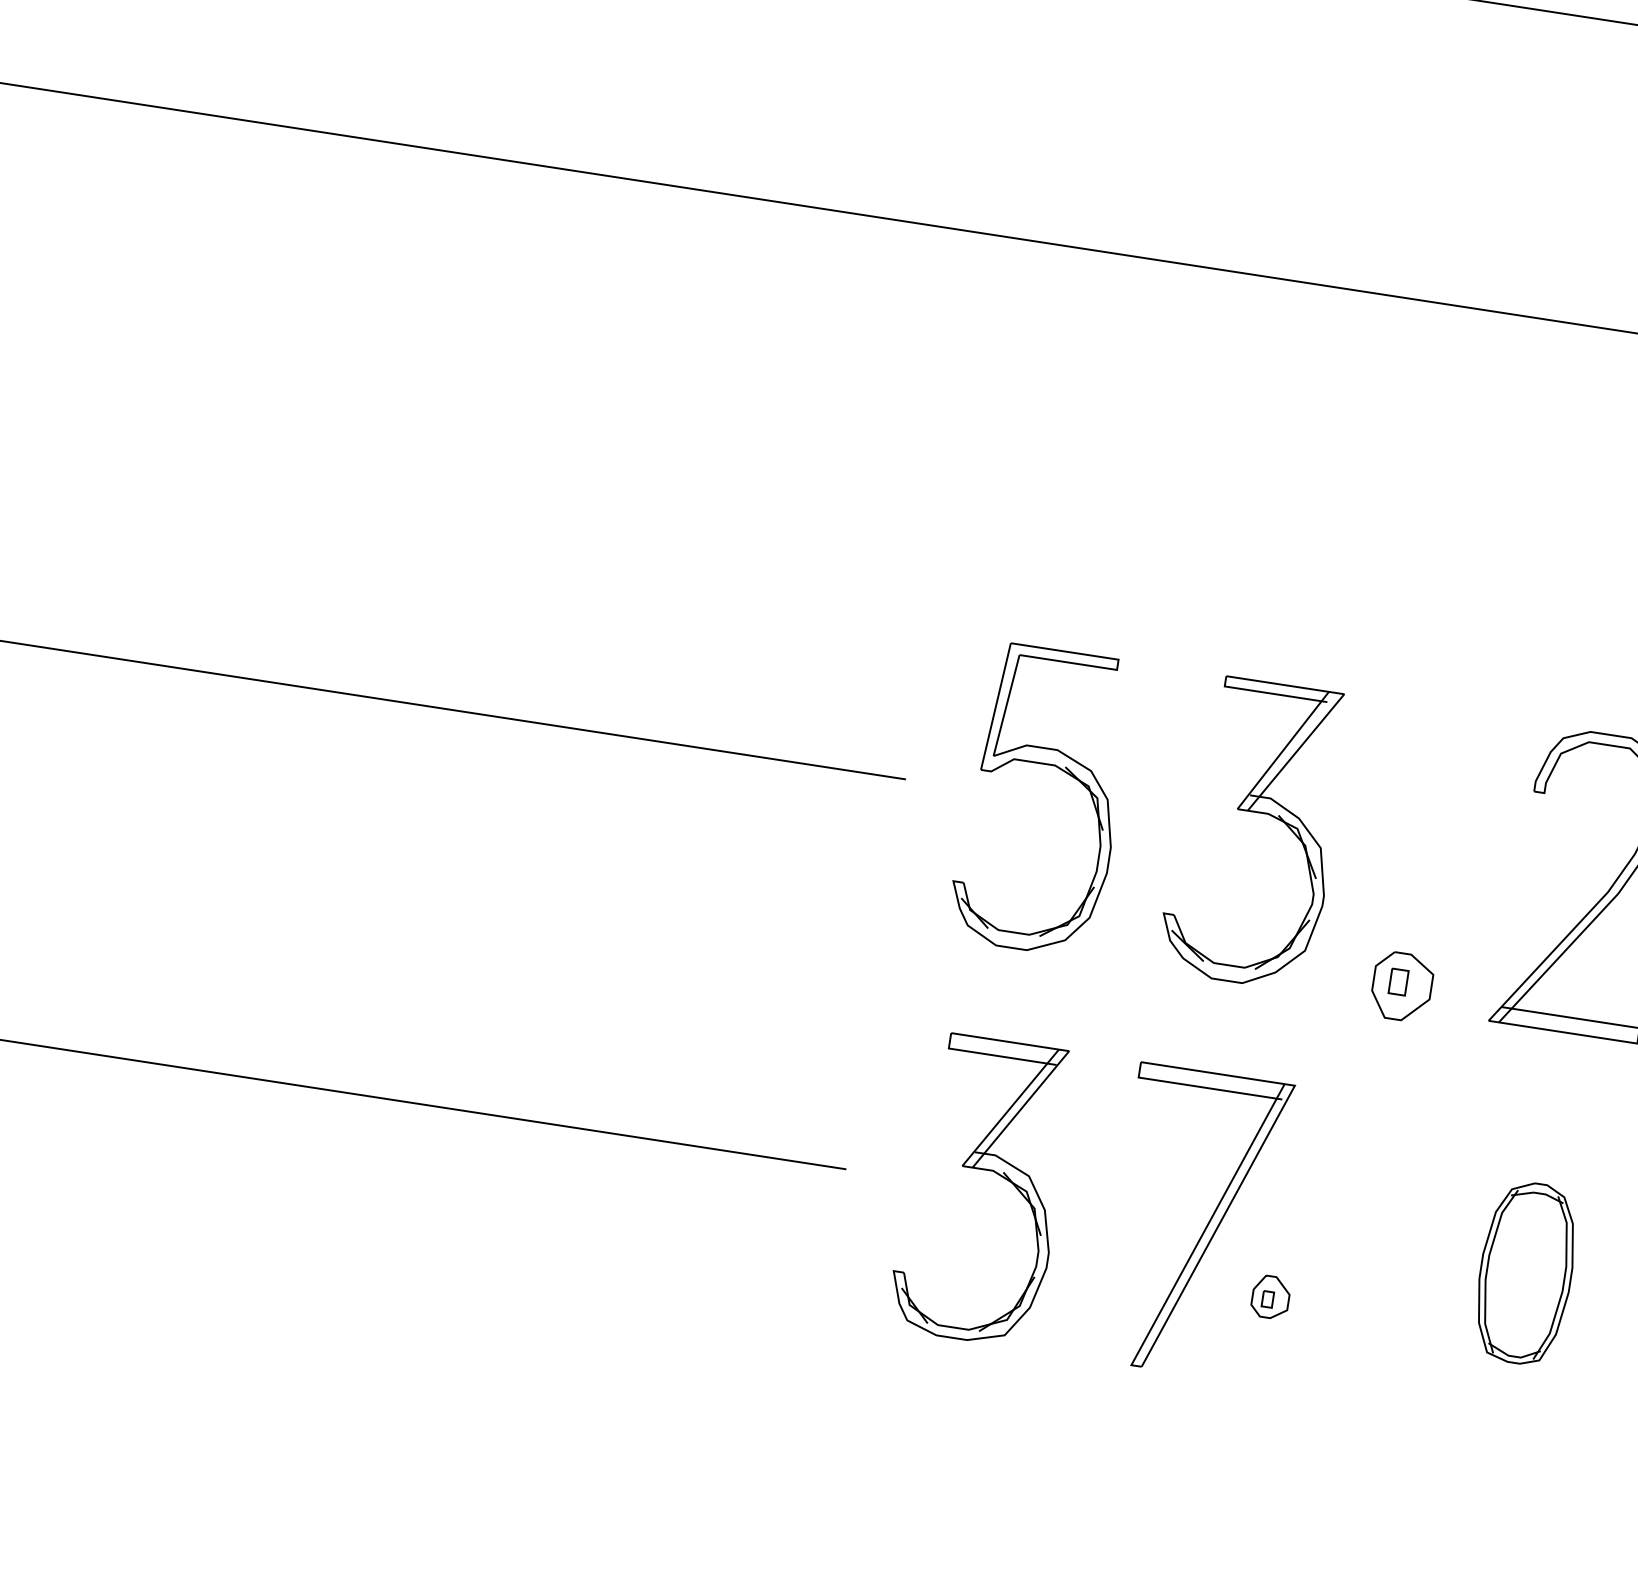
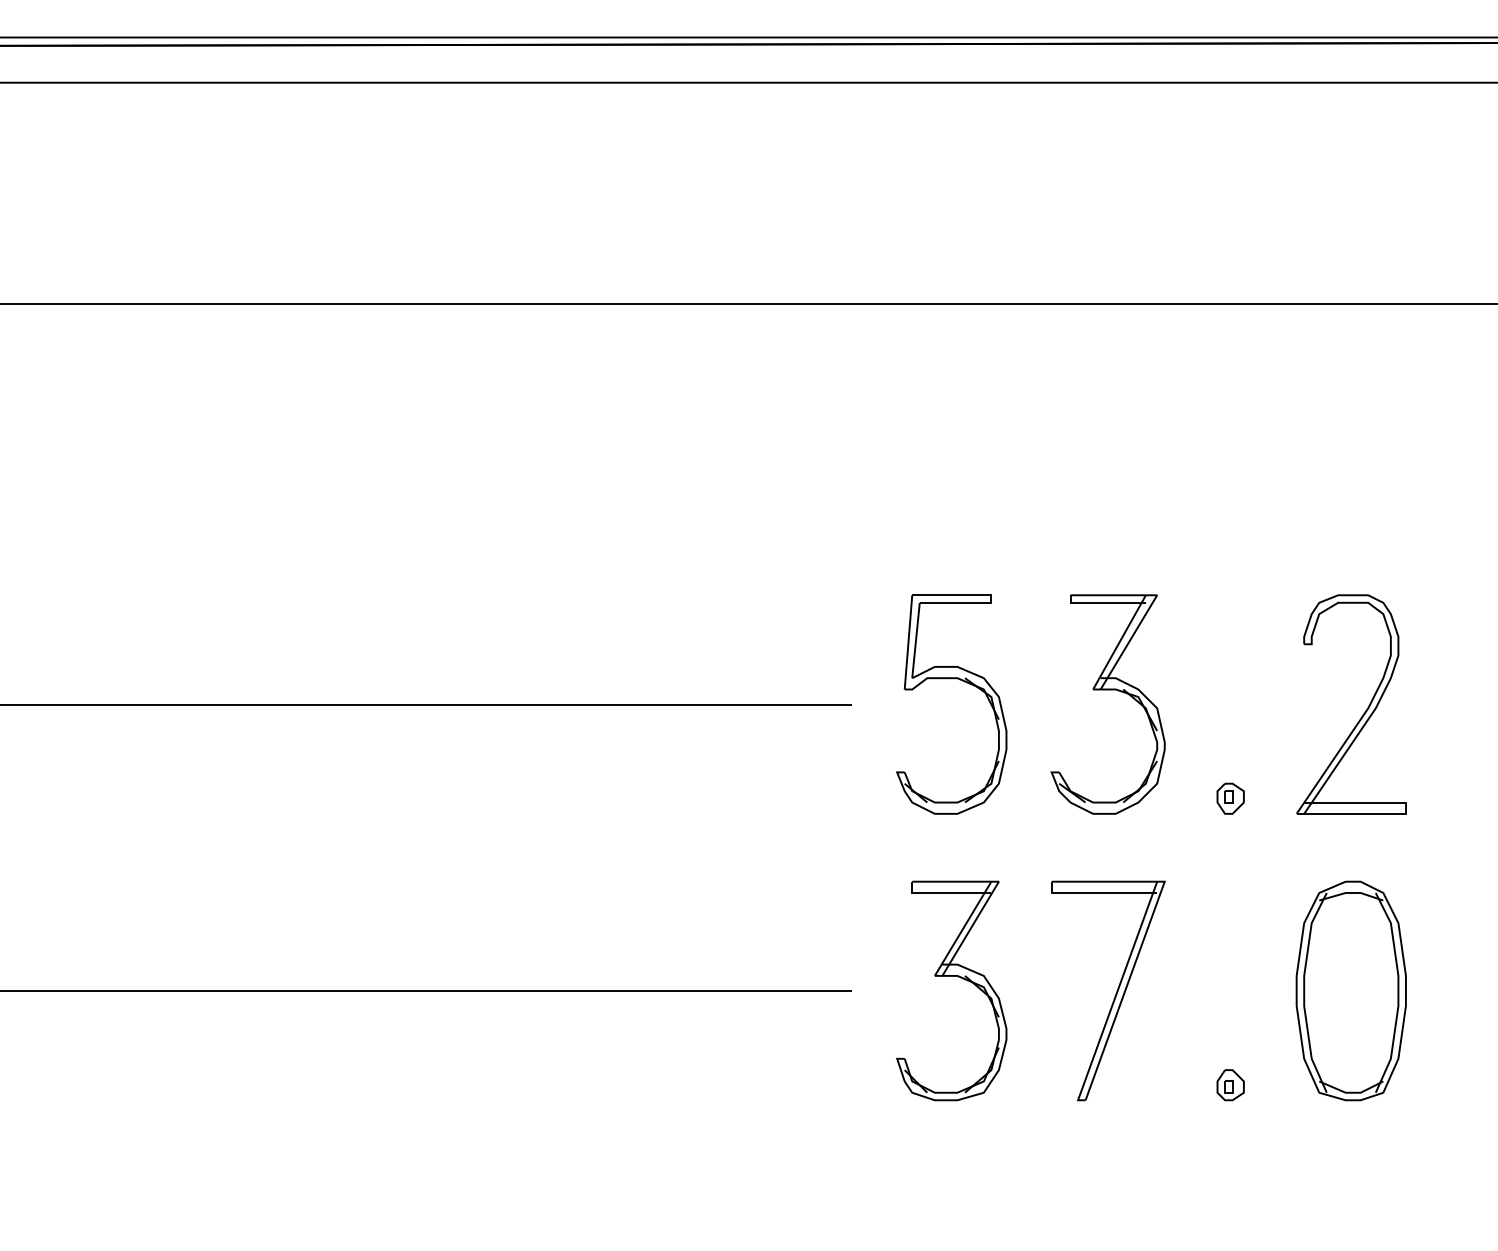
part: (1401, 986) -> (1230, 798), size x0.62
part: (1525, 1272) -> (1350, 990), size x1.67
part: (1270, 1297) -> (1230, 1085), moved

